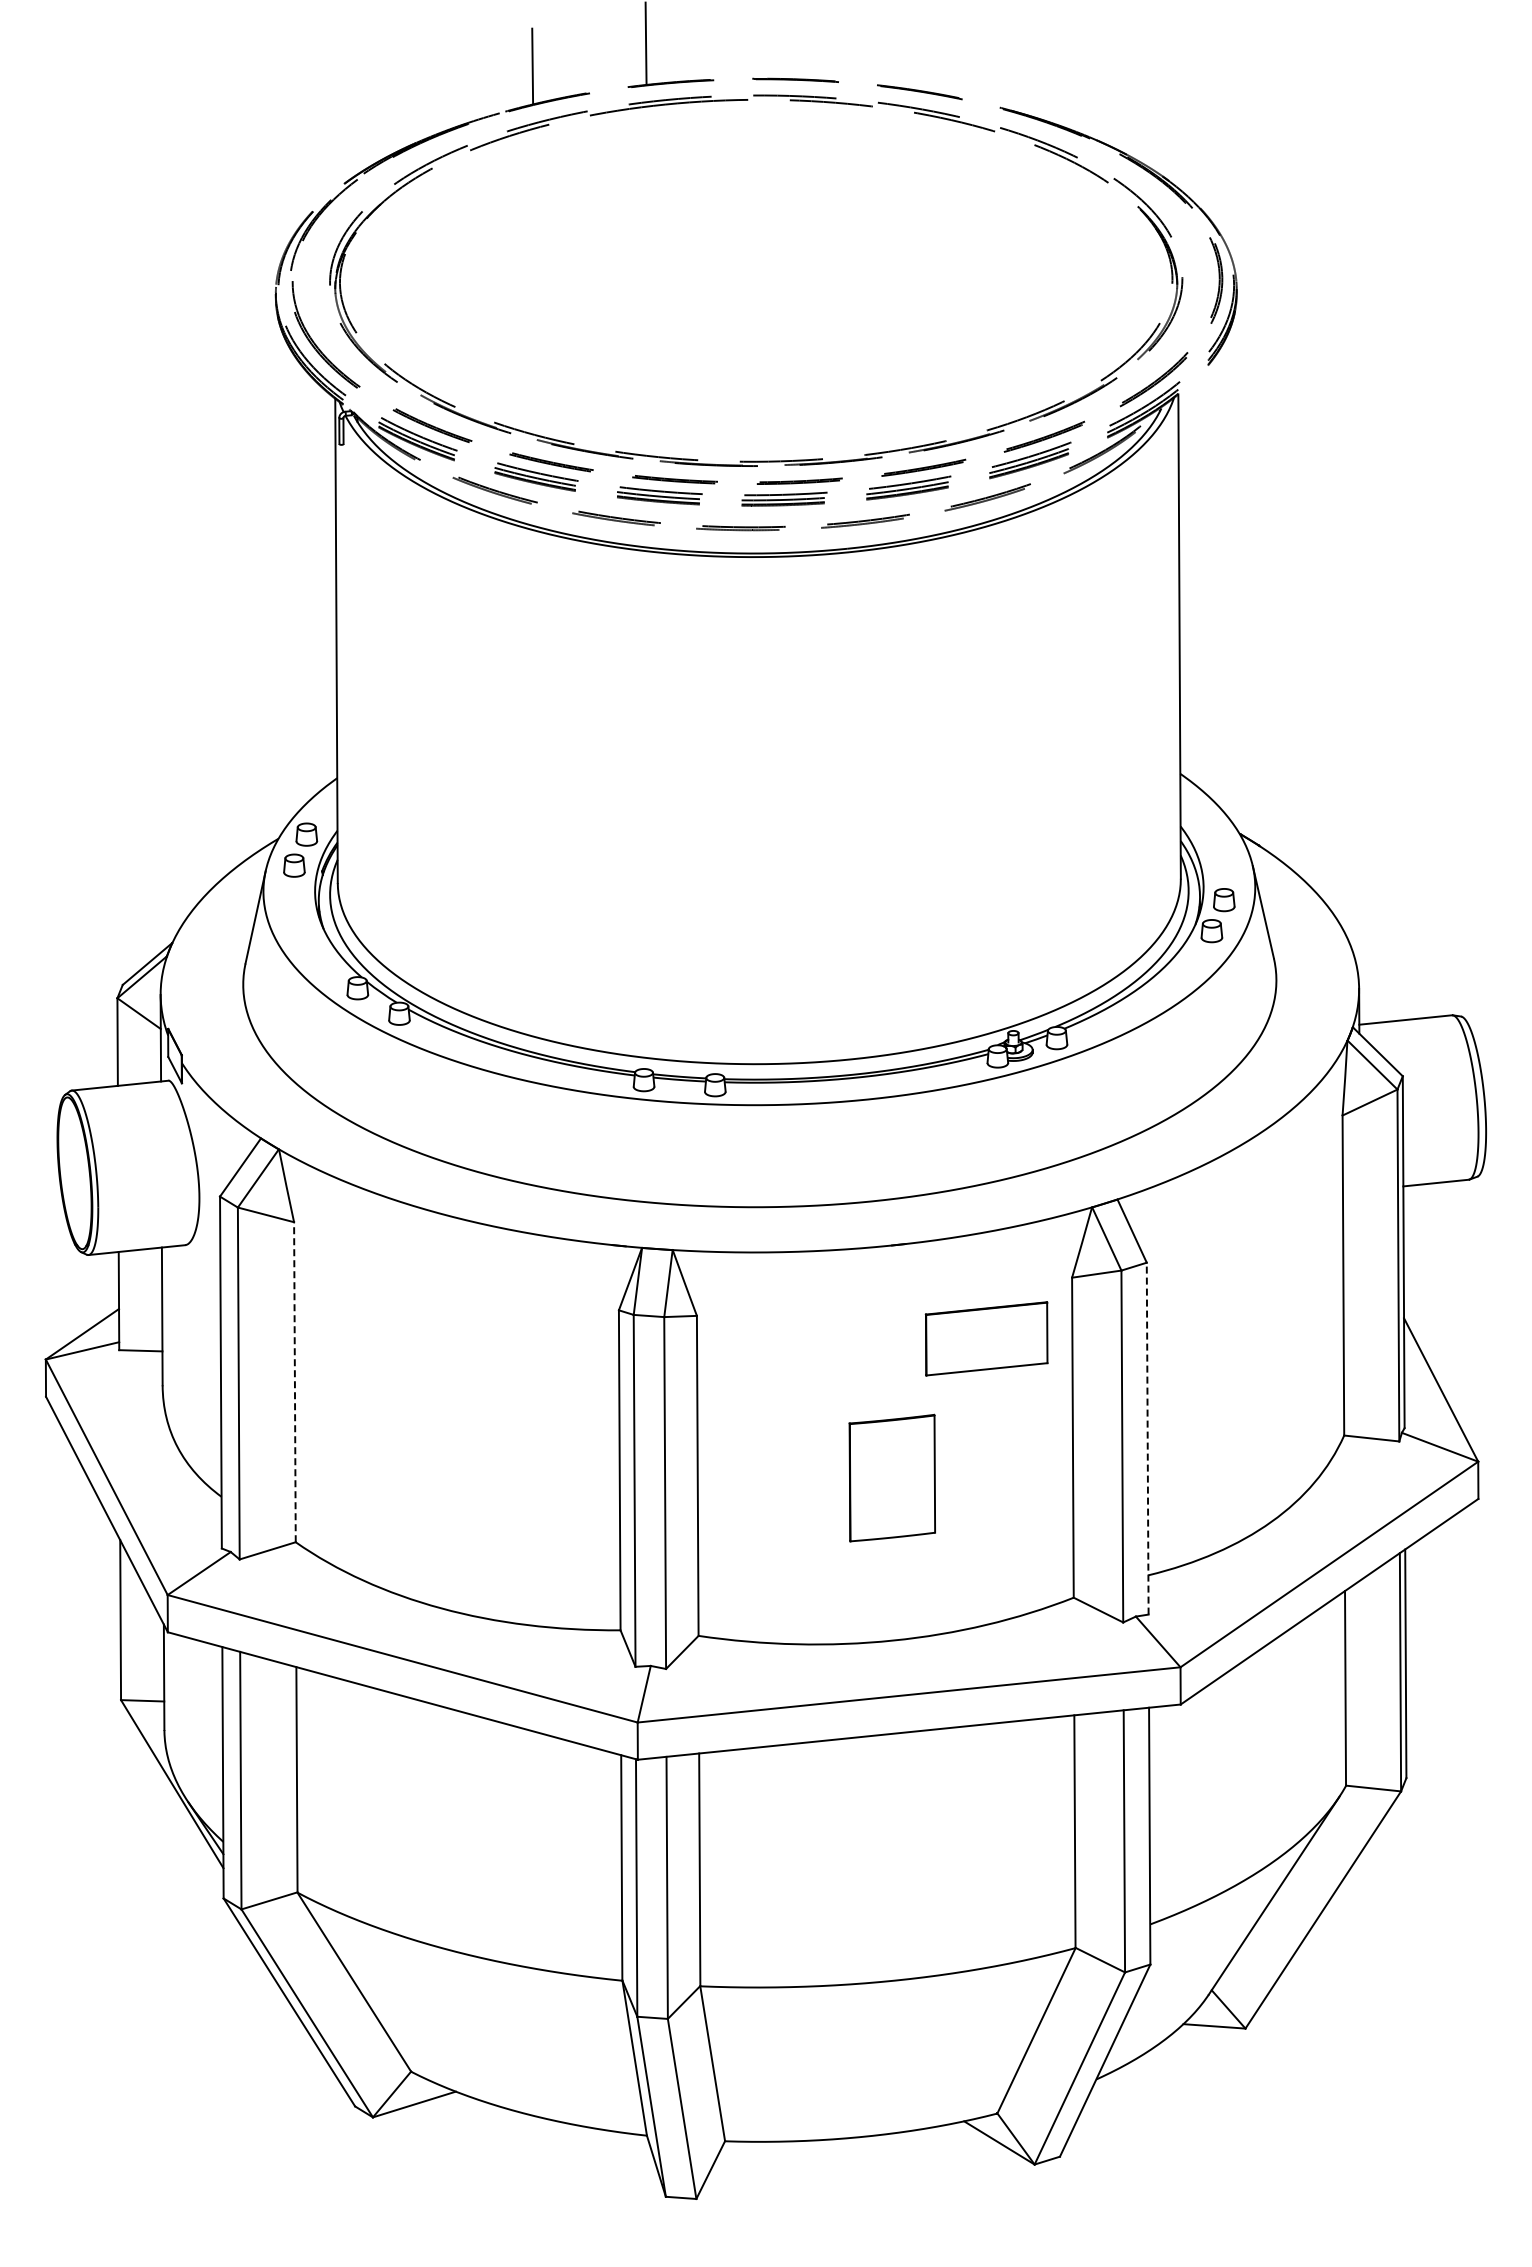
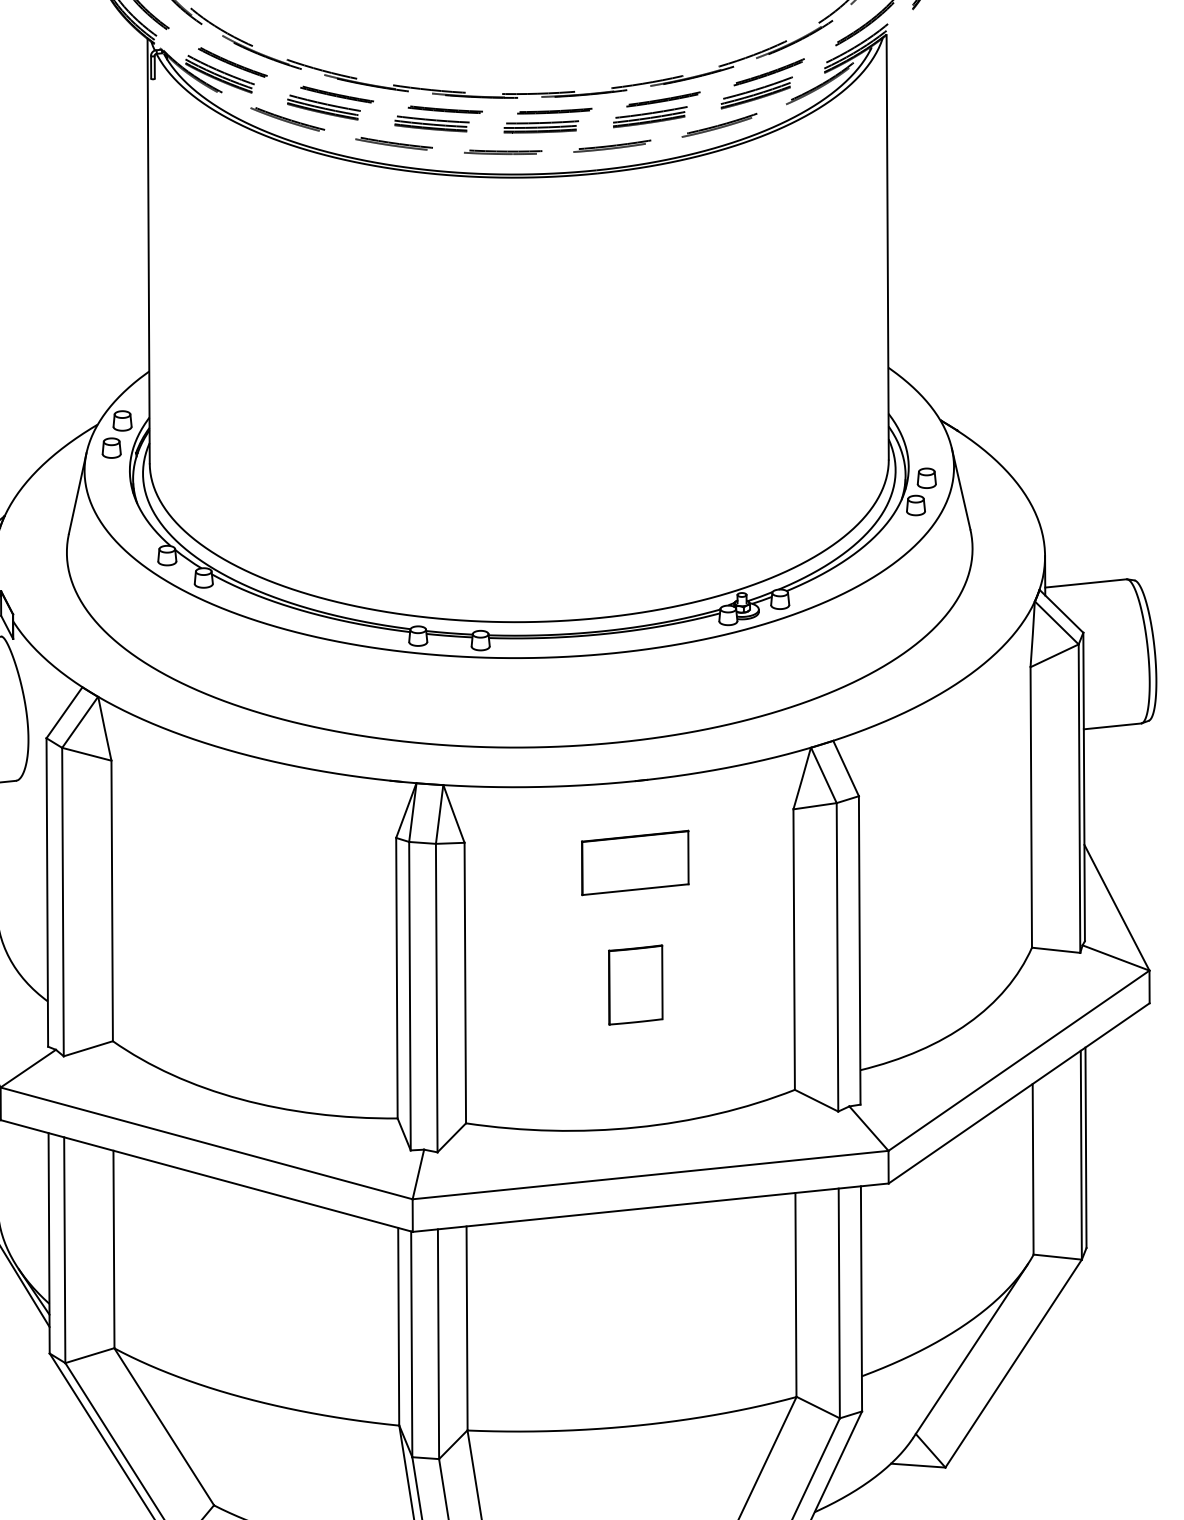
part: (986, 1338) -> (635, 862), moved
line: (294, 1381) -> (111, 900), dashed -> solid
line: (1147, 1438) -> (859, 950), dashed -> solid
part: (891, 1477) -> (635, 984), size x0.71

